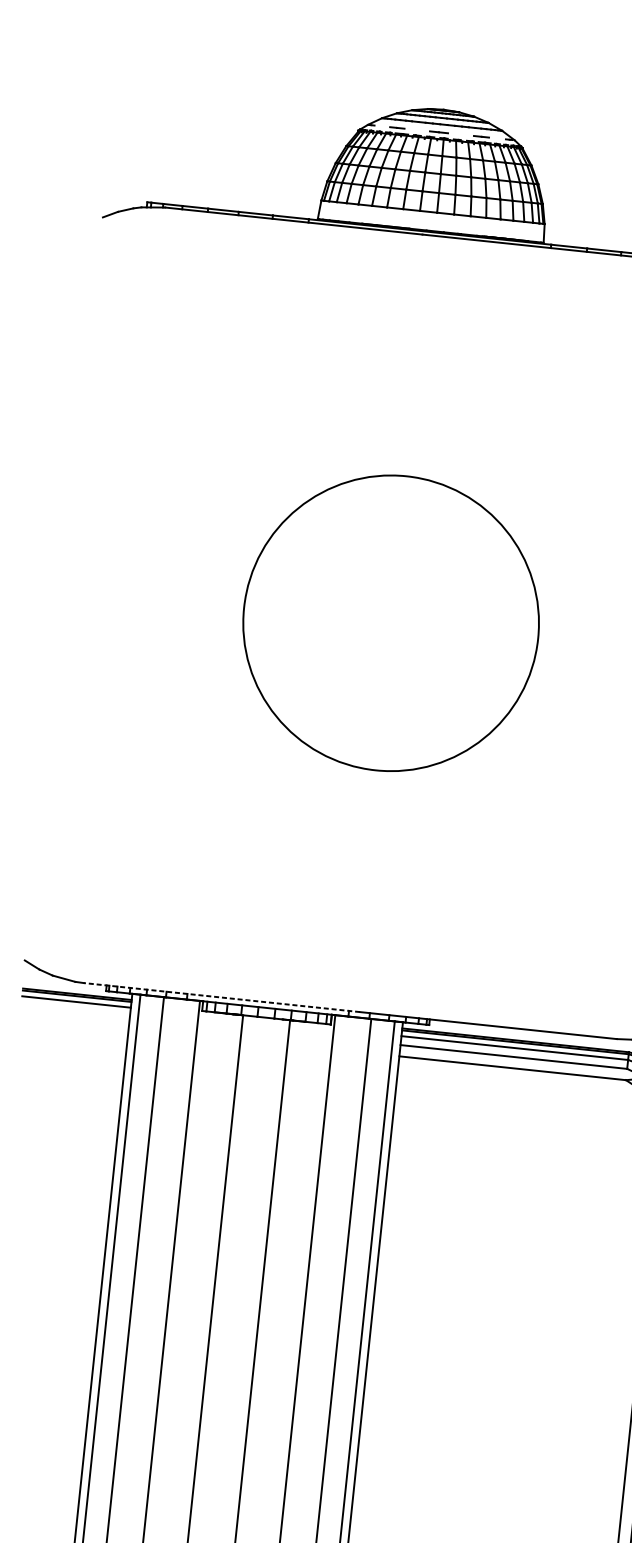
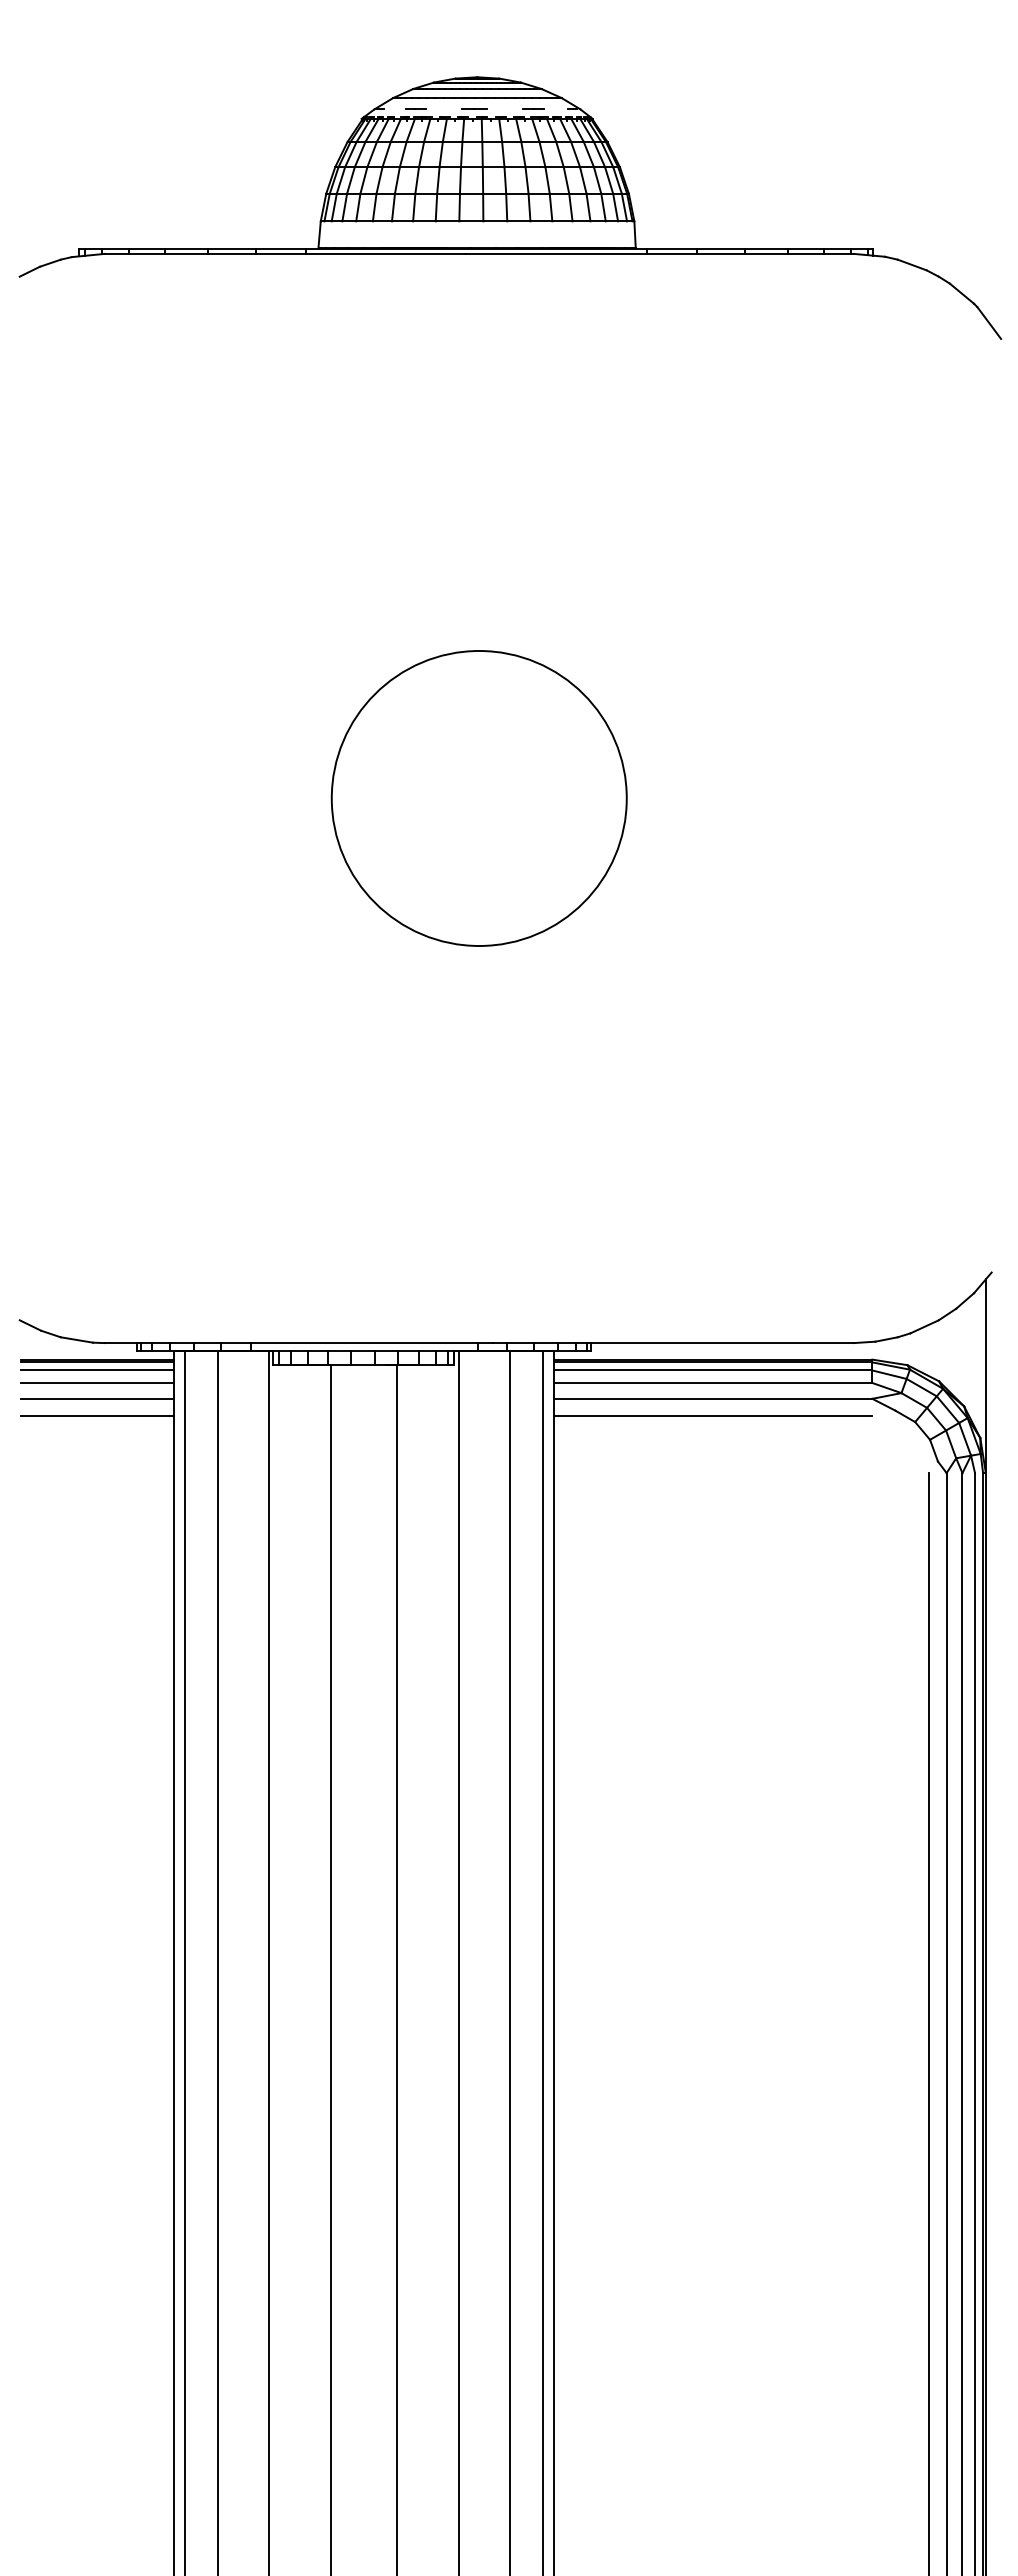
circle: (390, 623) -> (478, 798), size x0.71
line: (221, 997) -> (298, 1343), dashed -> solid
line: (75, 1011) -> (97, 1383), added
line: (74, 1021) -> (97, 1398), added
line: (72, 1034) -> (97, 1416), added
line: (511, 1080) -> (713, 1416), added

